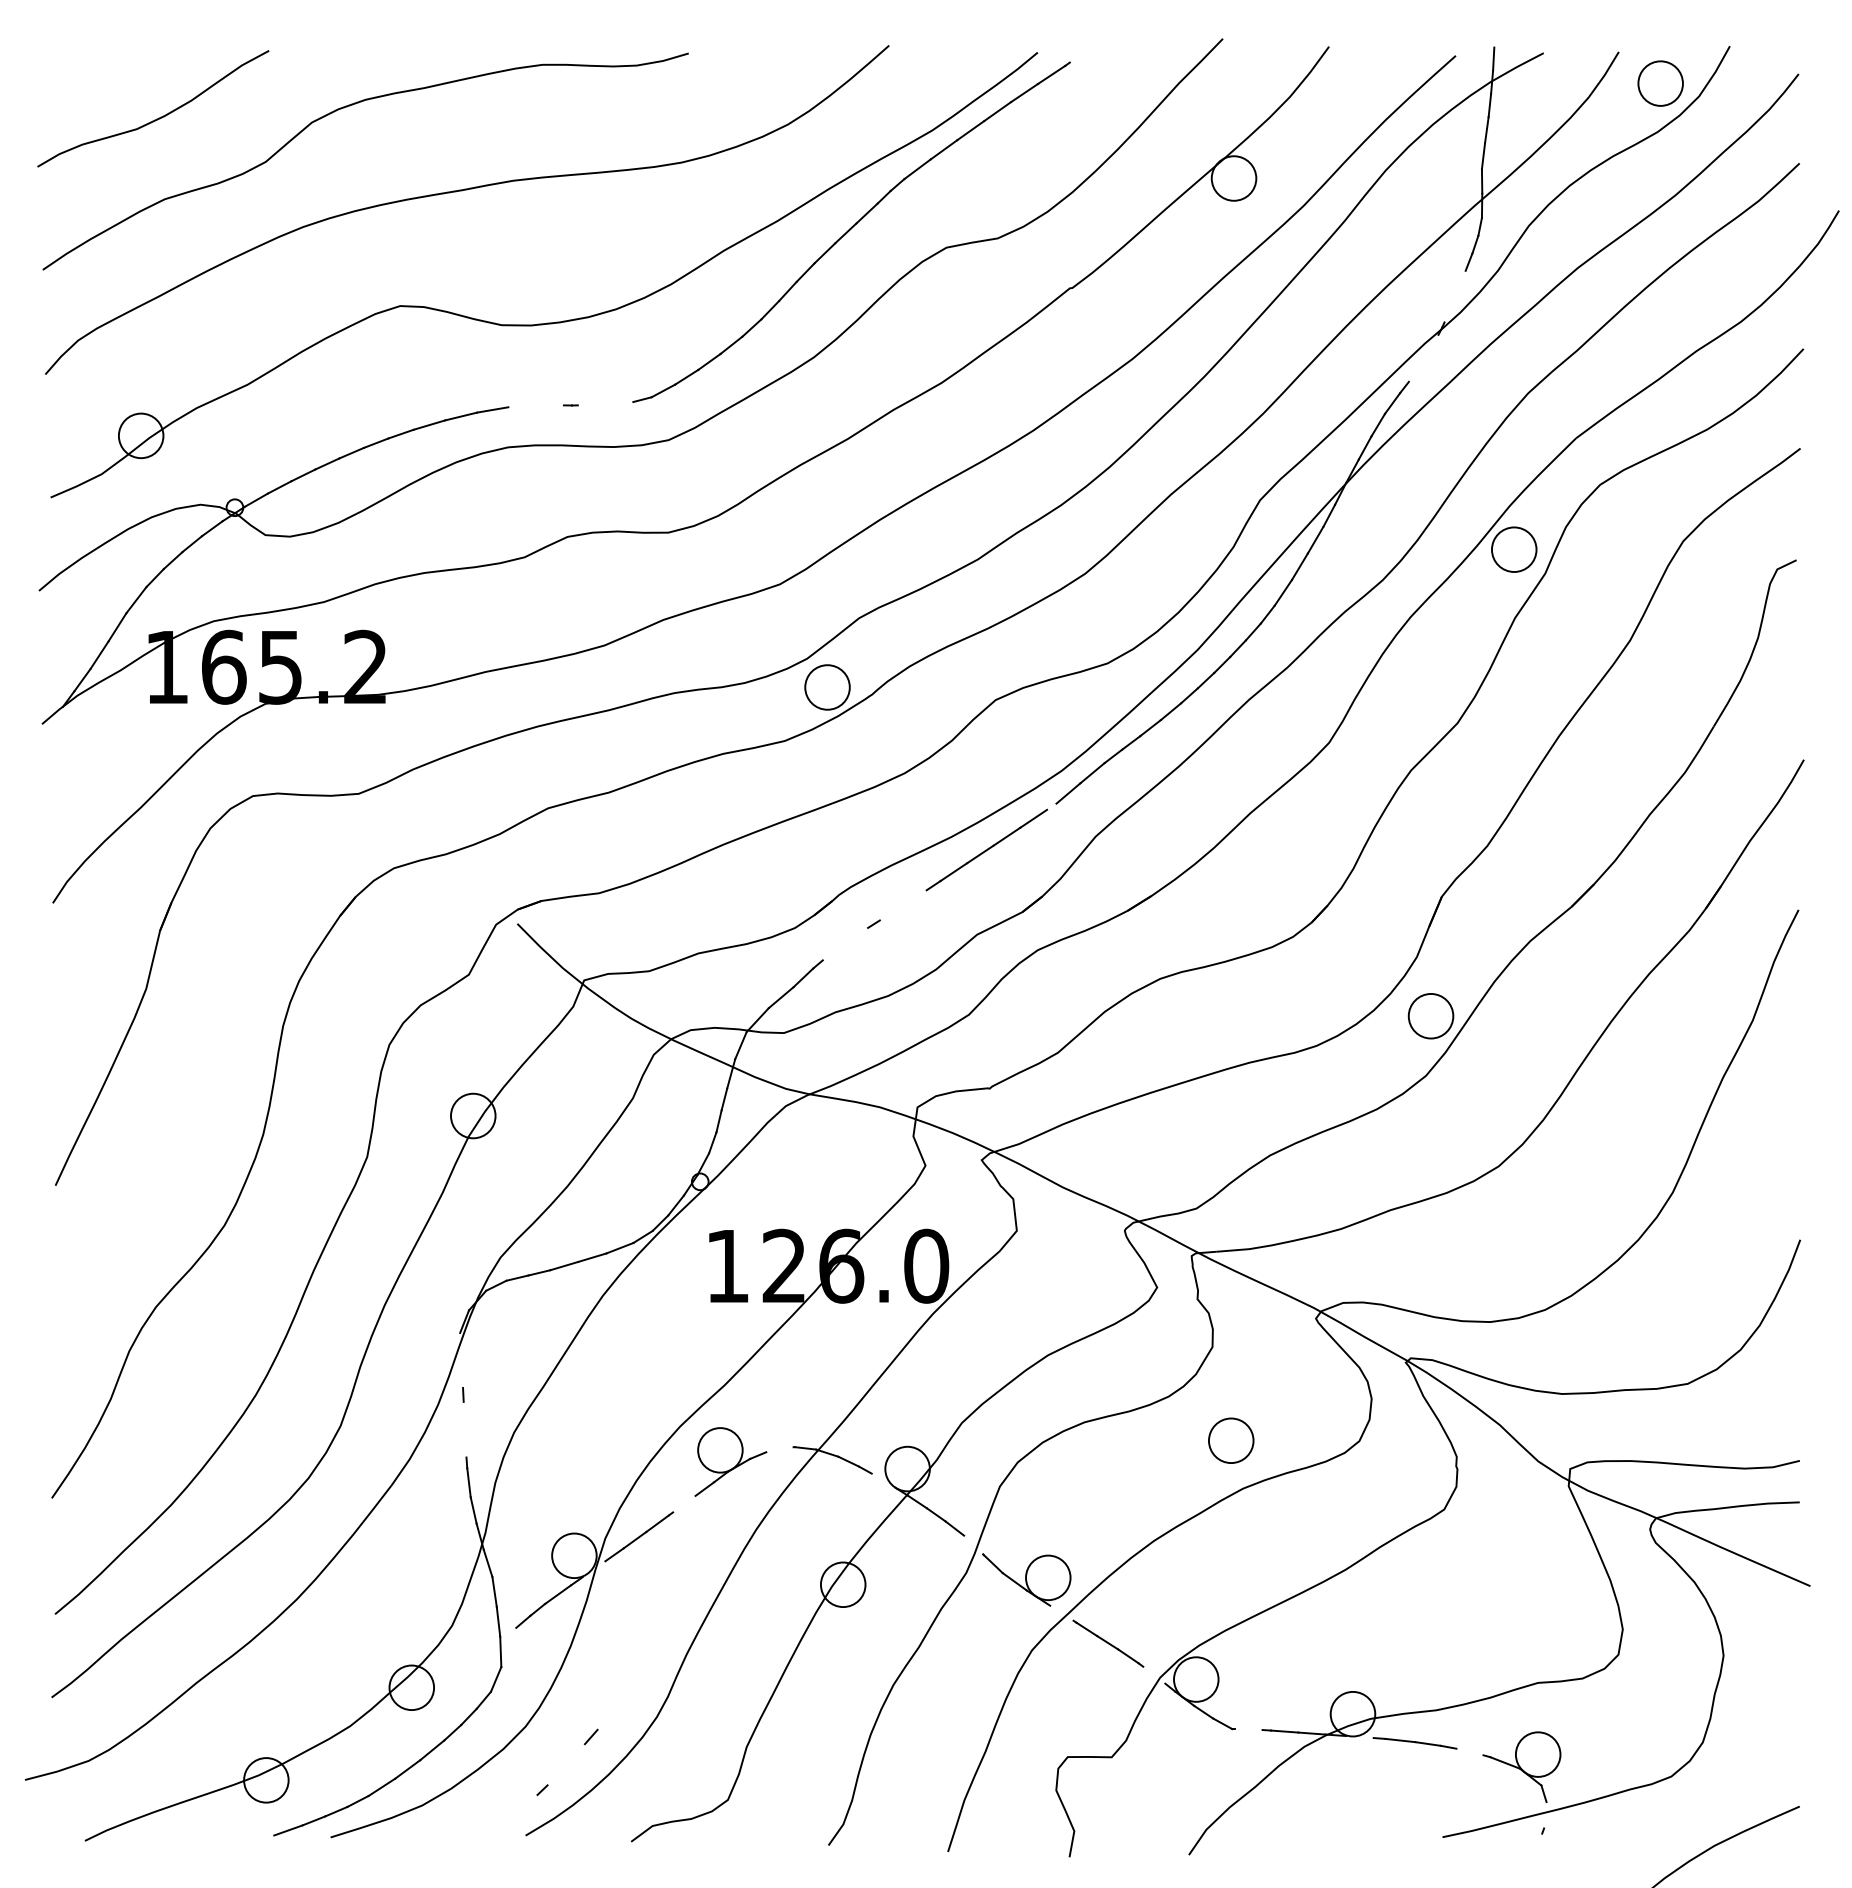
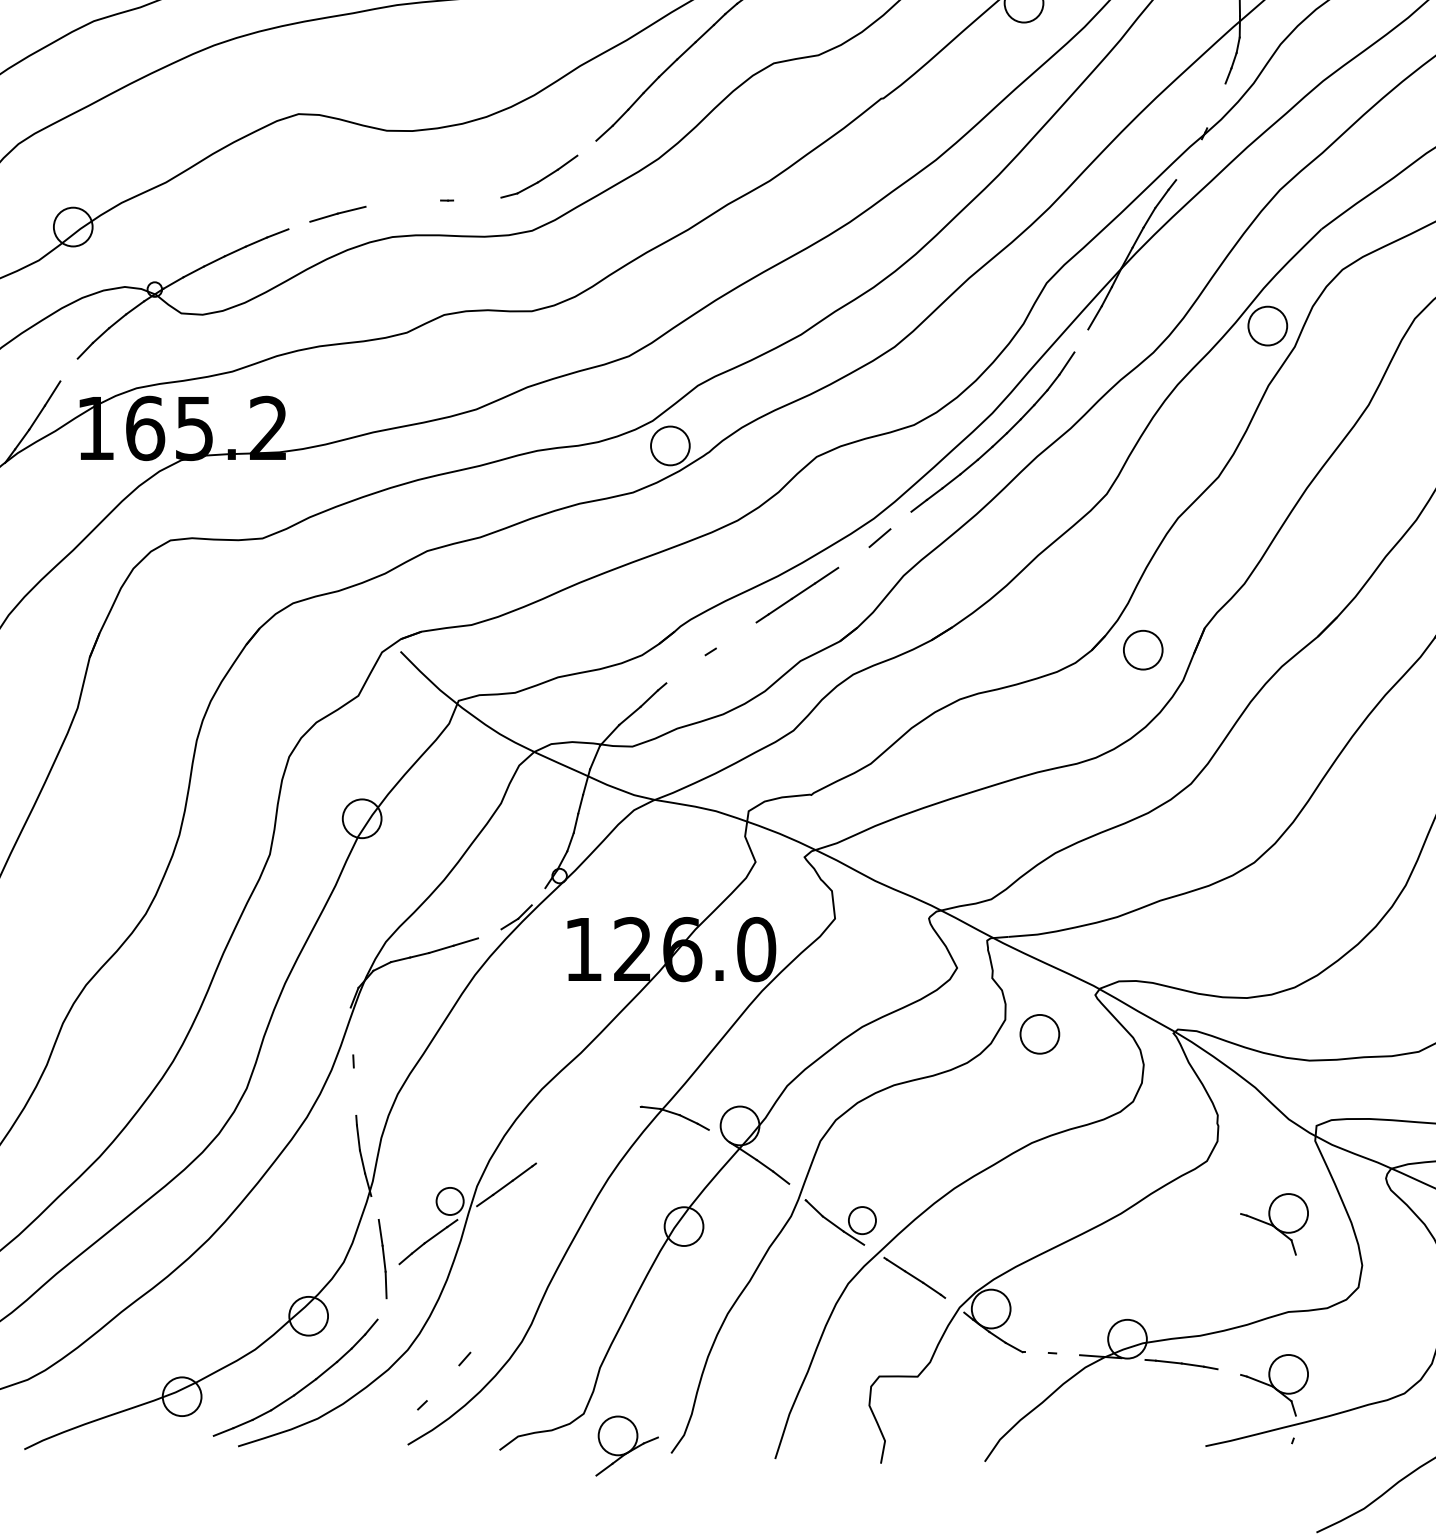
line: (731, 344) -> (586, 147), removed
line: (492, 409) -> (378, 204), removed
line: (400, 433) -> (298, 224), removed
line: (1299, 566) -> (1080, 340), removed
line: (136, 600) -> (69, 370), removed
line: (1092, 773) -> (900, 520), removed
line: (1033, 818) -> (849, 559), removed
part: (1430, 1016) -> (1142, 650), moved
line: (675, 1205) -> (538, 896), removed
line: (619, 1247) -> (489, 933), removed
part: (1231, 1440) -> (1040, 1034), moved
part: (730, 1461) -> (626, 1445), moved
circle: (574, 1555) -> (450, 1201), size x0.7
line: (487, 1563) -> (374, 1208), removed
circle: (1048, 1577) -> (862, 1220), size x0.7
part: (1521, 1581) -> (1274, 1223), added
line: (495, 1679) -> (381, 1309), removed
line: (1284, 1731) -> (1067, 1354), removed
line: (288, 1830) -> (201, 1440), removed

